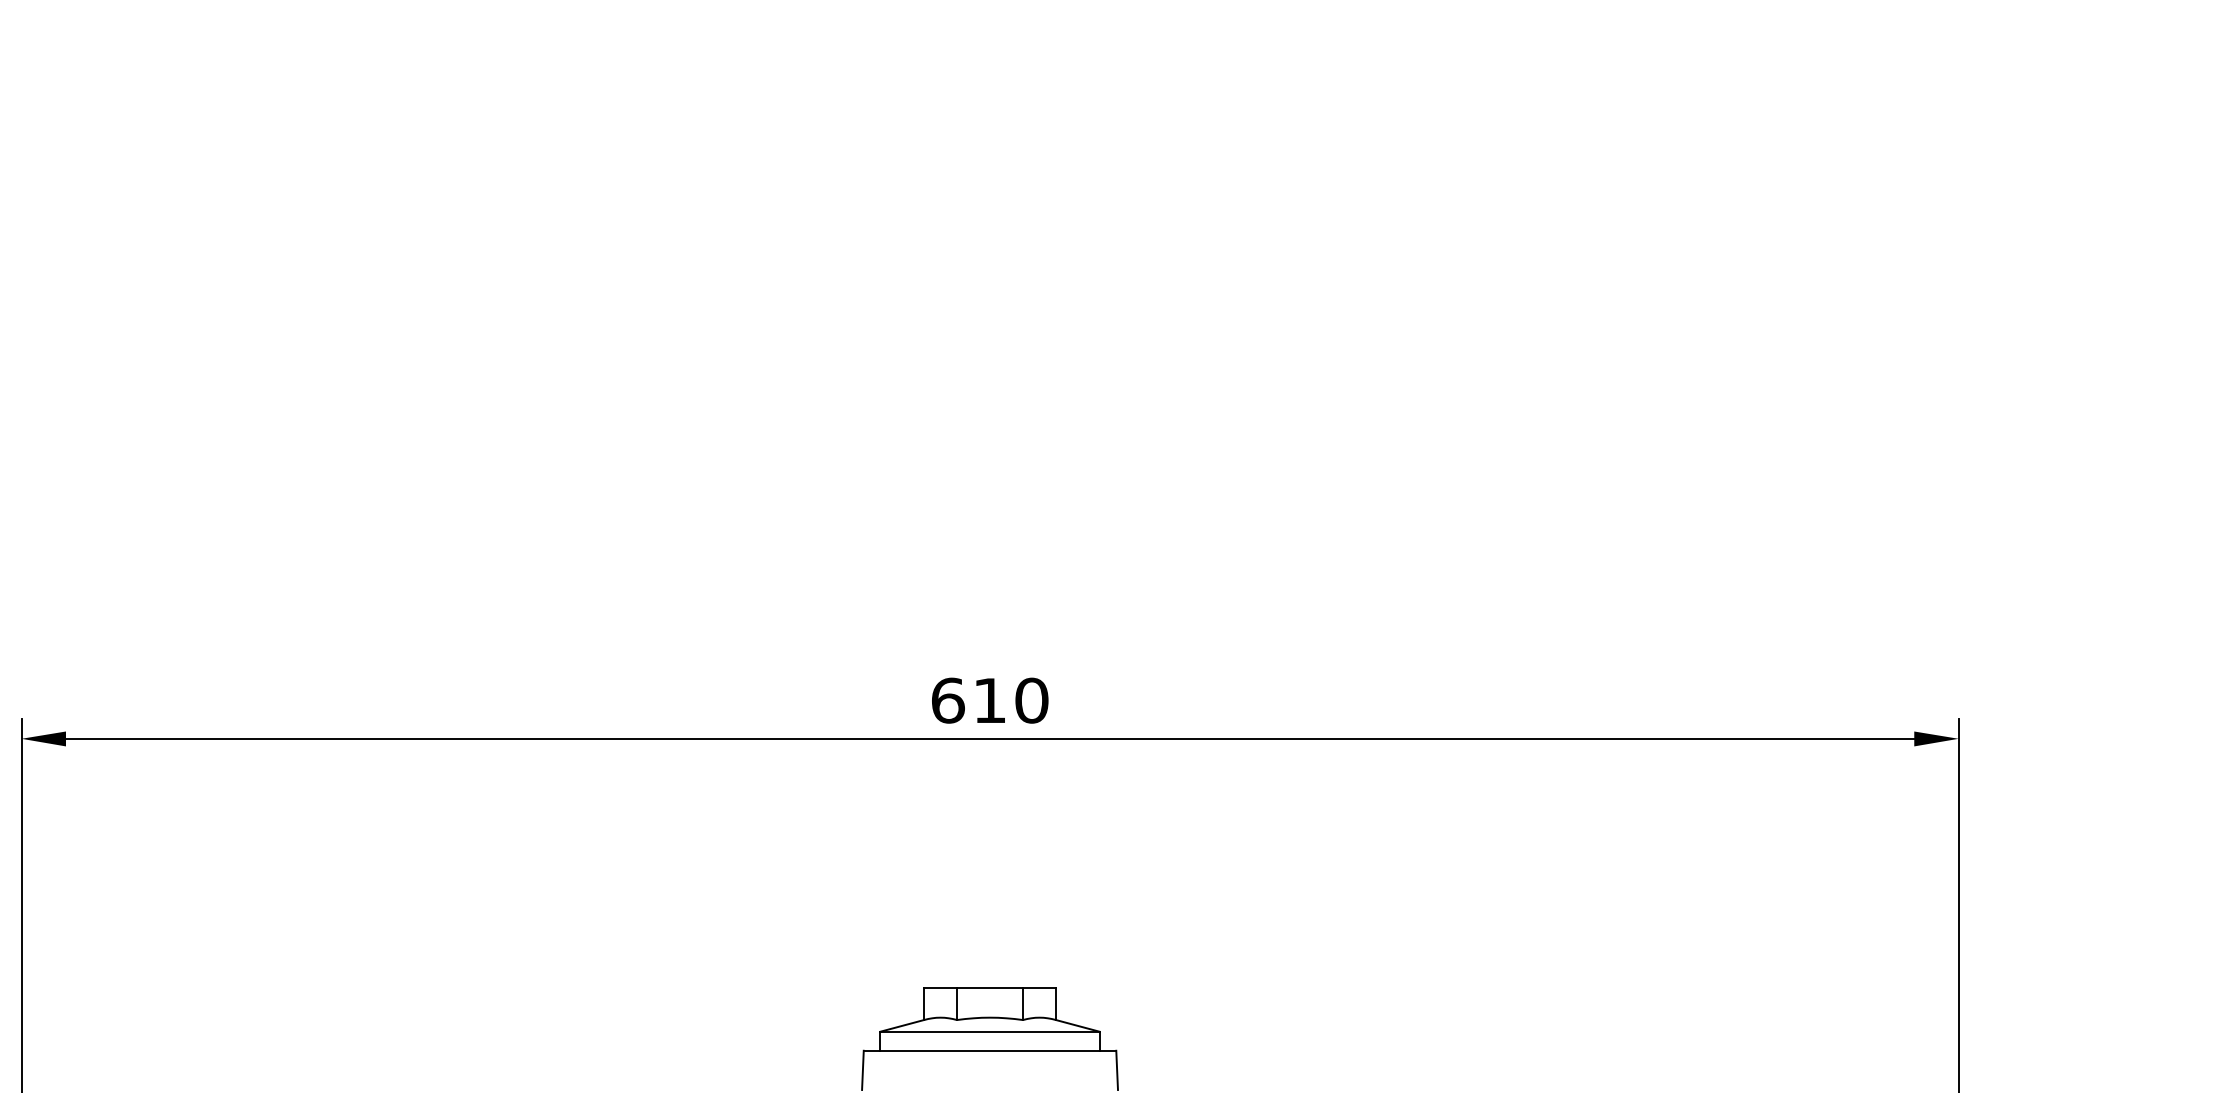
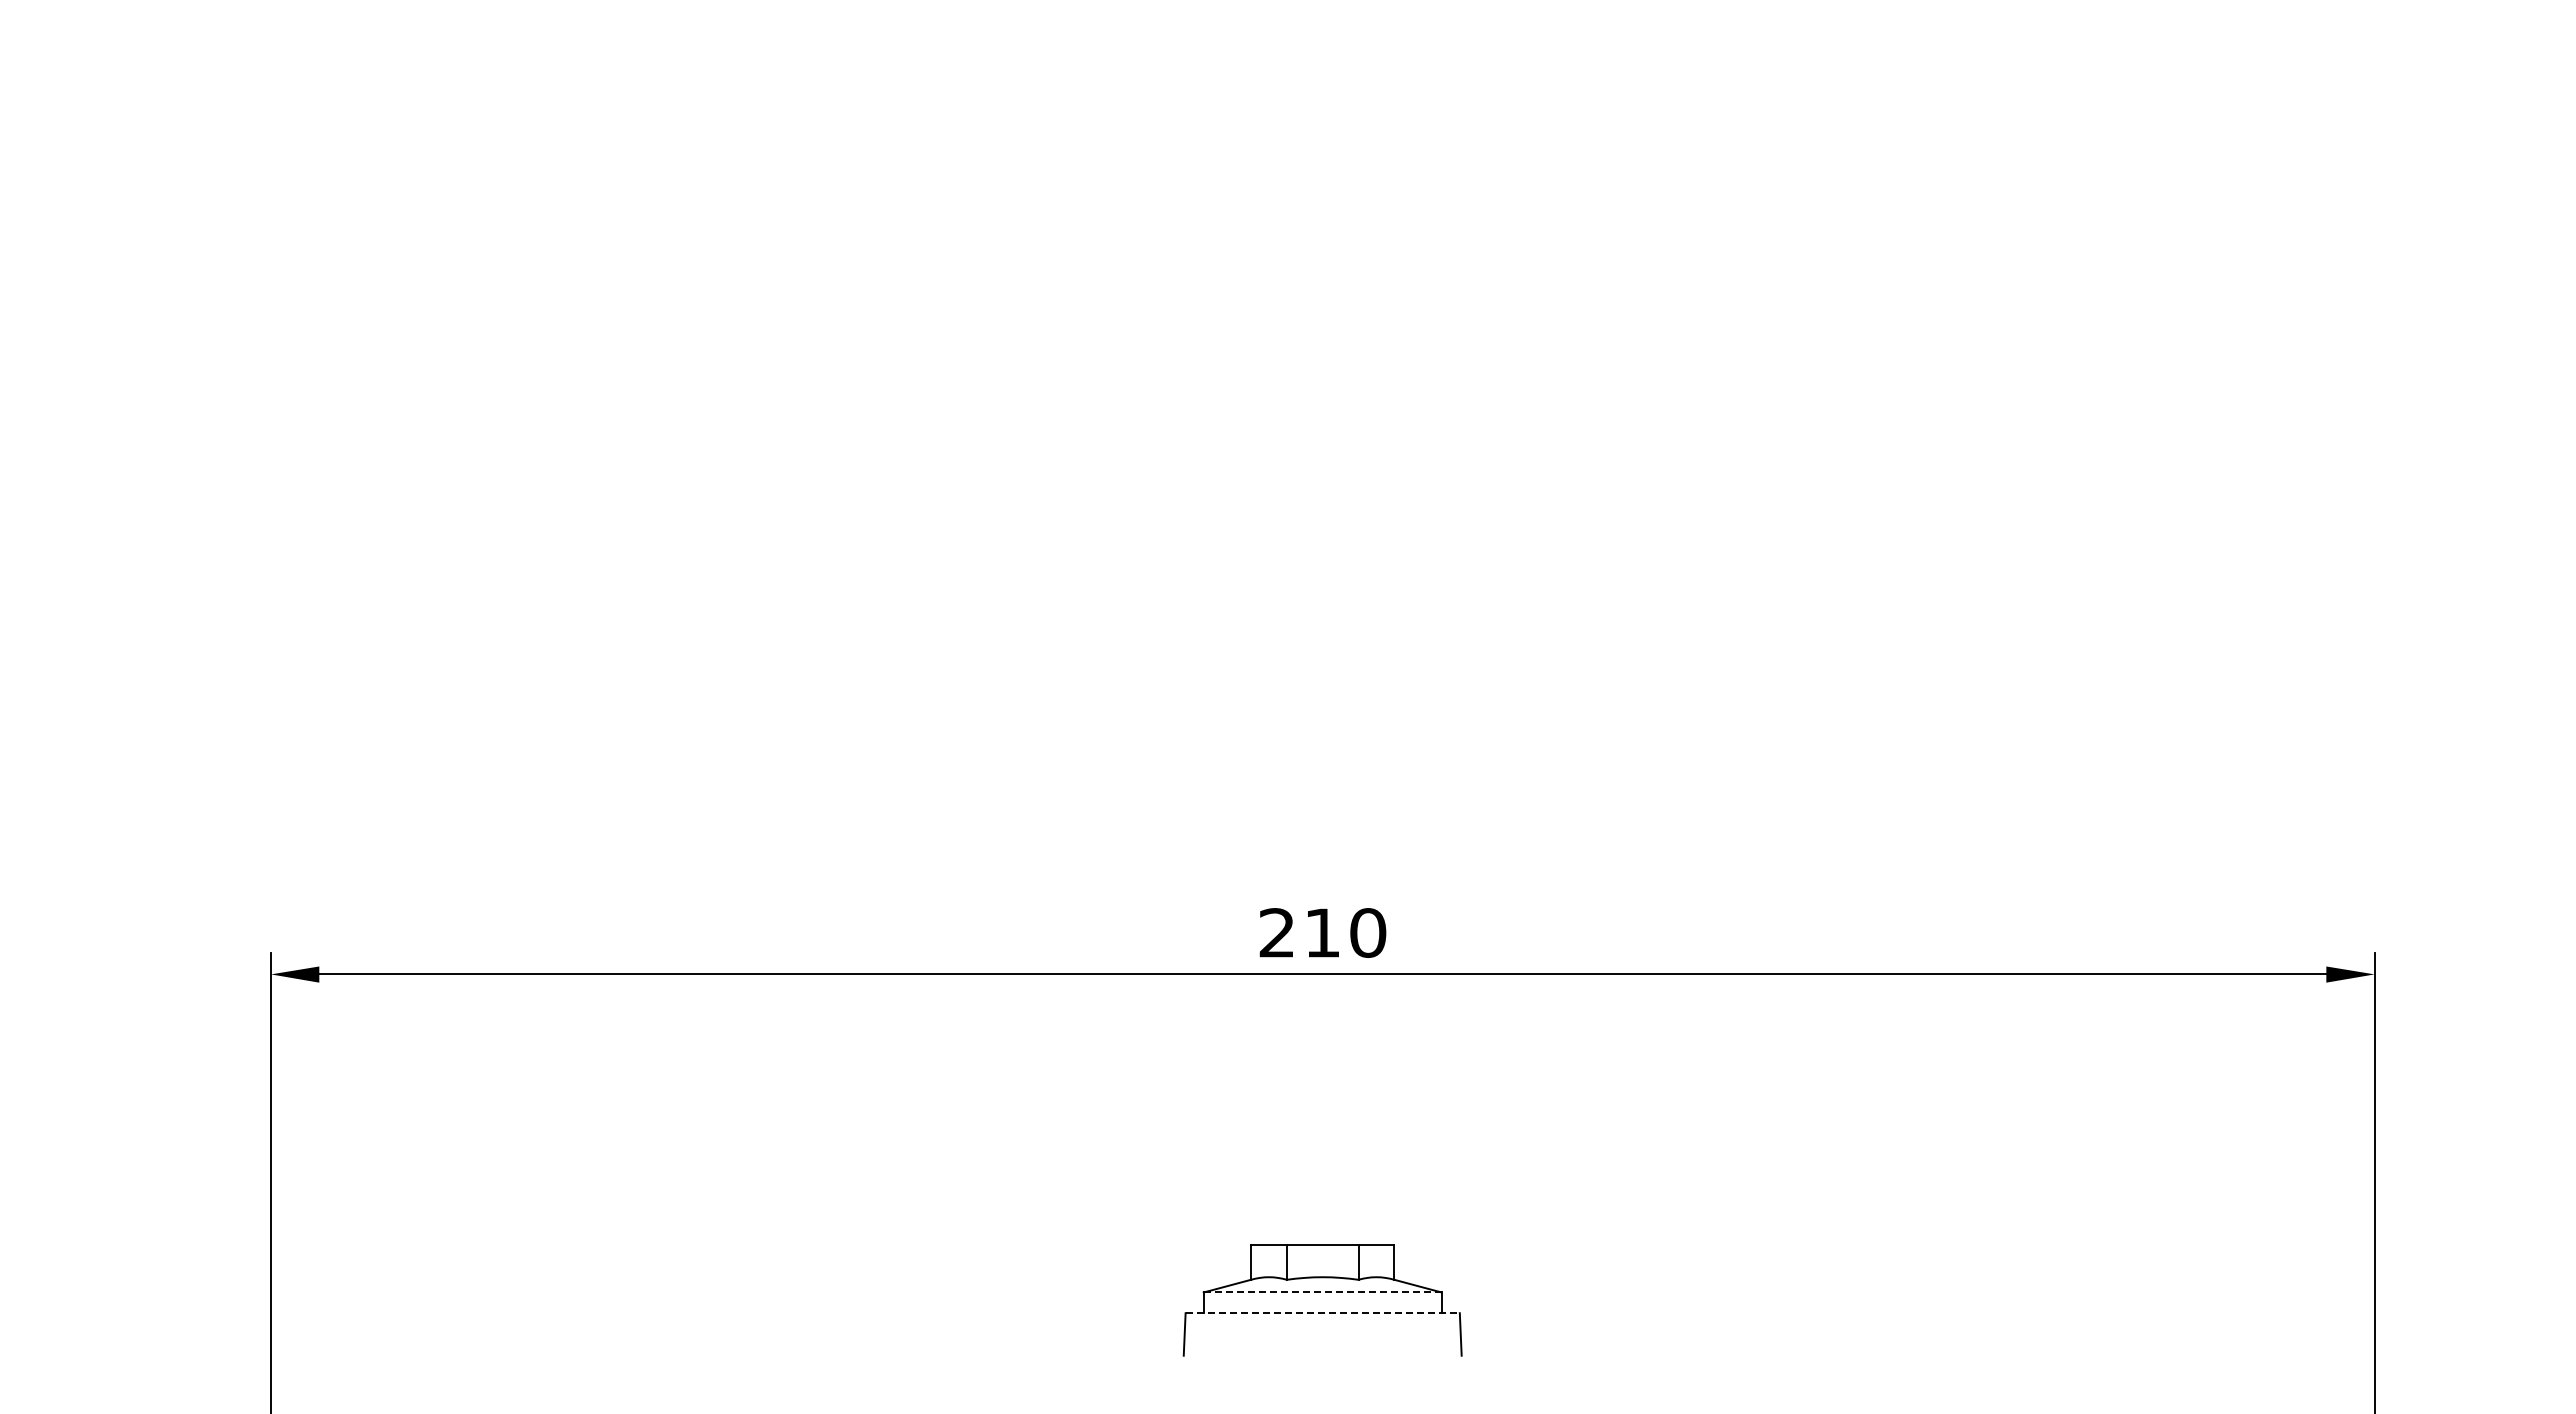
text: (948, 700) -> (1277, 932), 610 -> 210
line: (989, 1031) -> (1322, 1292), solid -> dashed
line: (990, 1051) -> (1323, 1313), solid -> dashed

